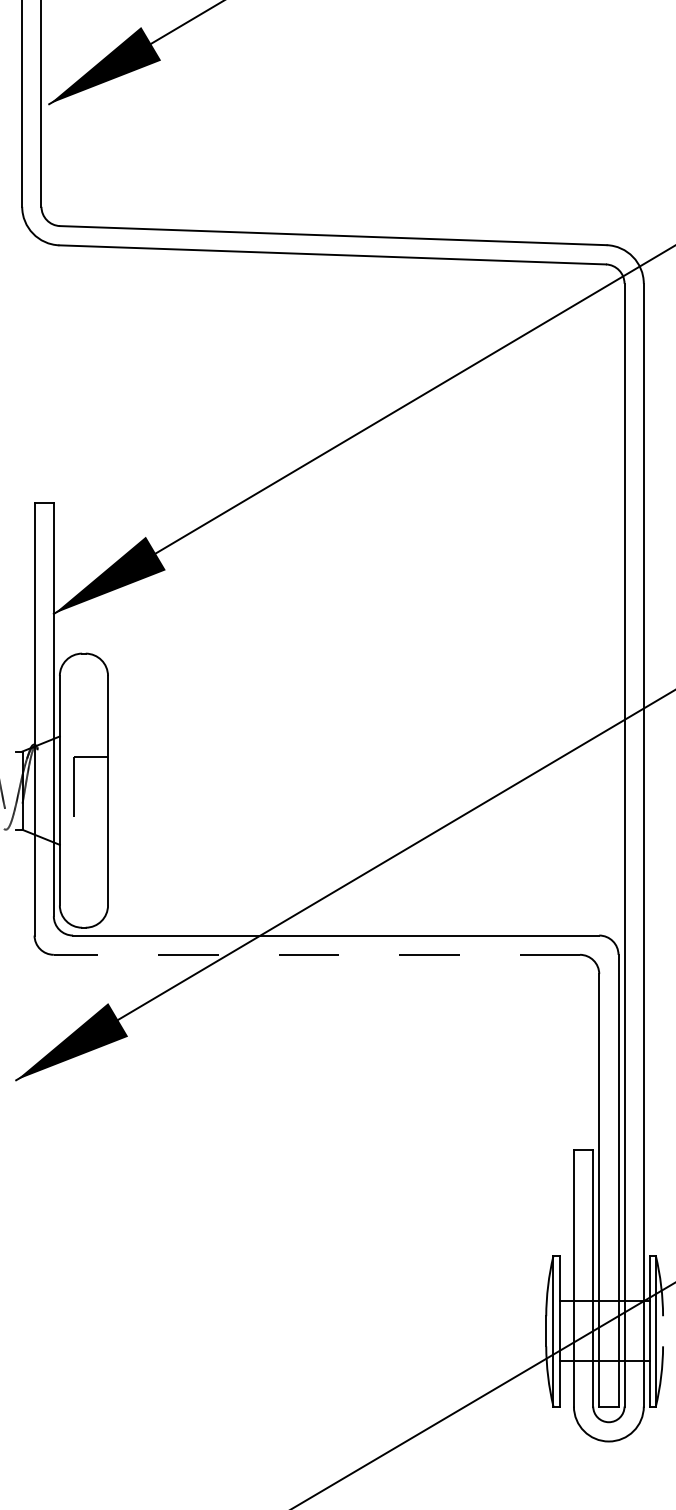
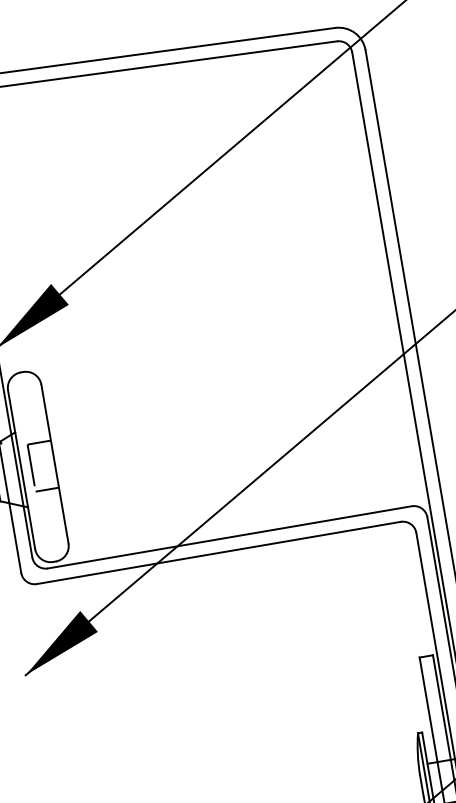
line: (91, 824) -> (47, 489), added
line: (316, 954) -> (218, 552), dashed -> solid

